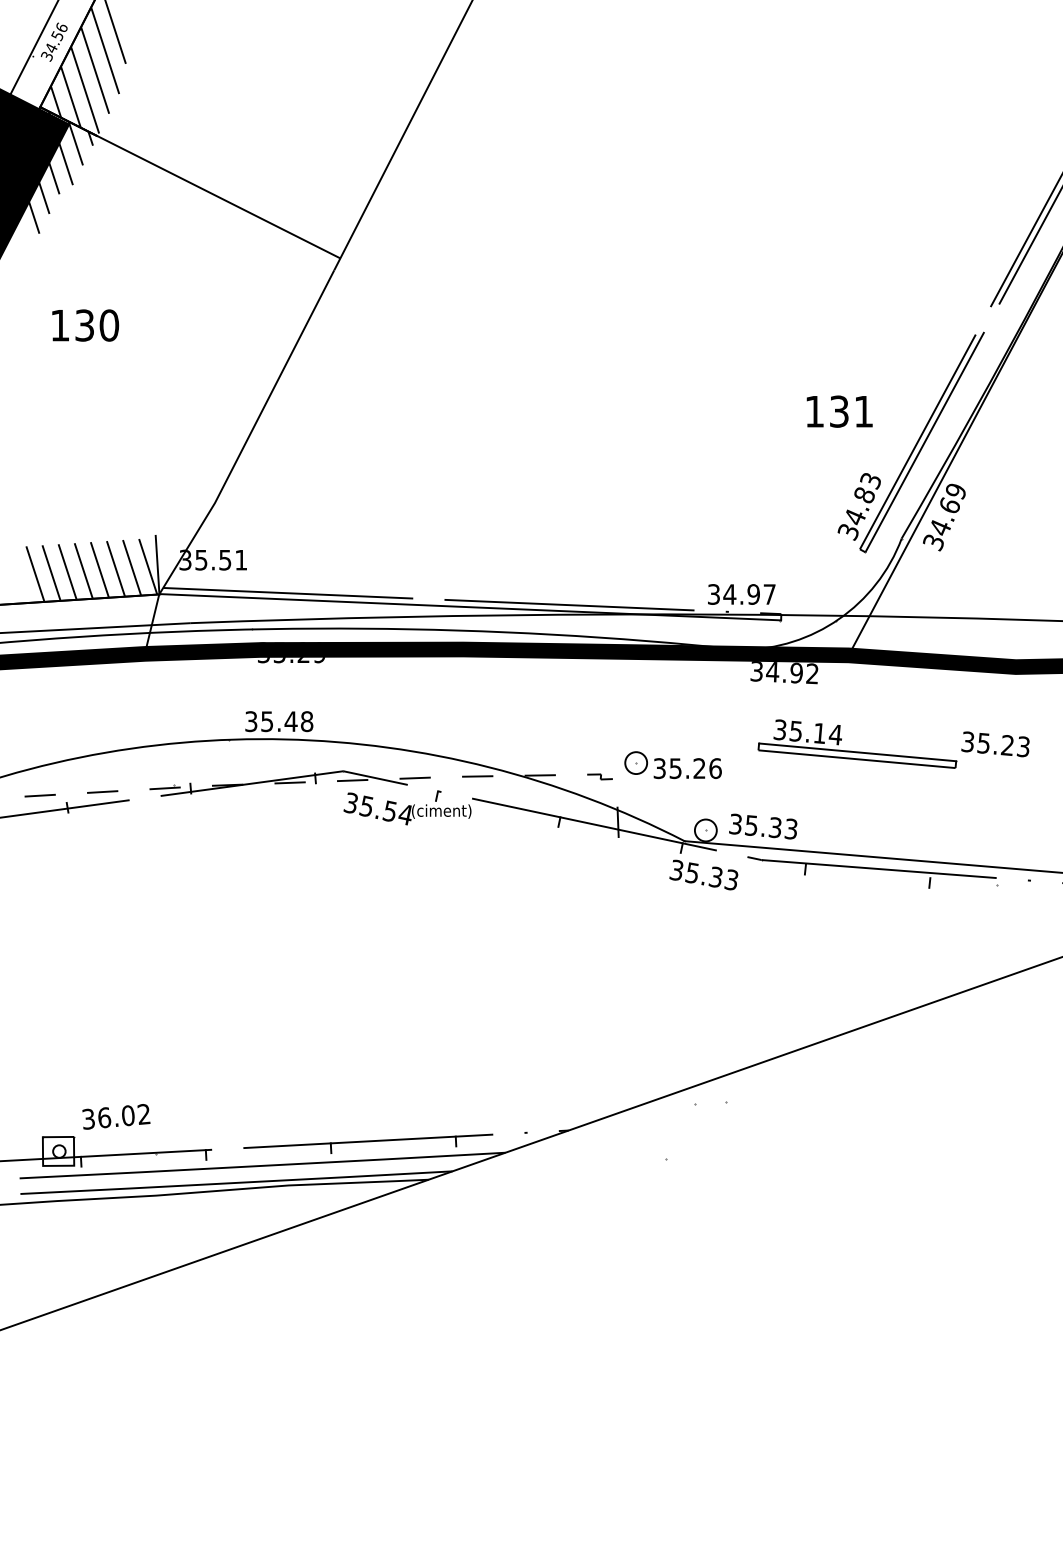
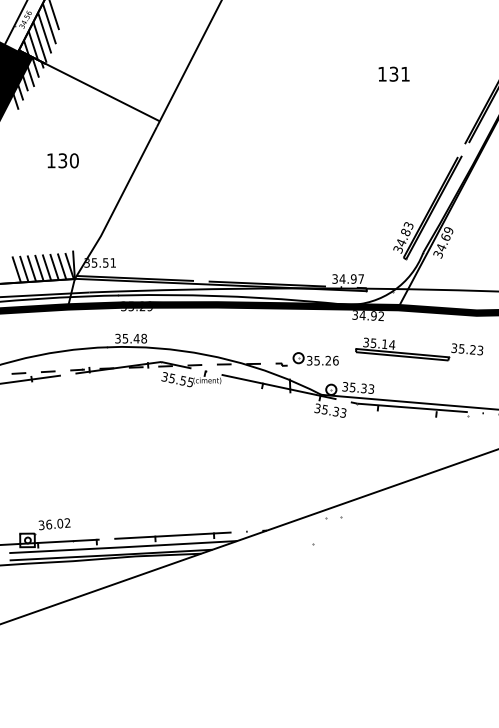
text: (84, 324) -> (62, 160), moved
text: (838, 410) -> (393, 73), moved
text: (405, 814) -> (190, 382), 35.54 -> 35.55

